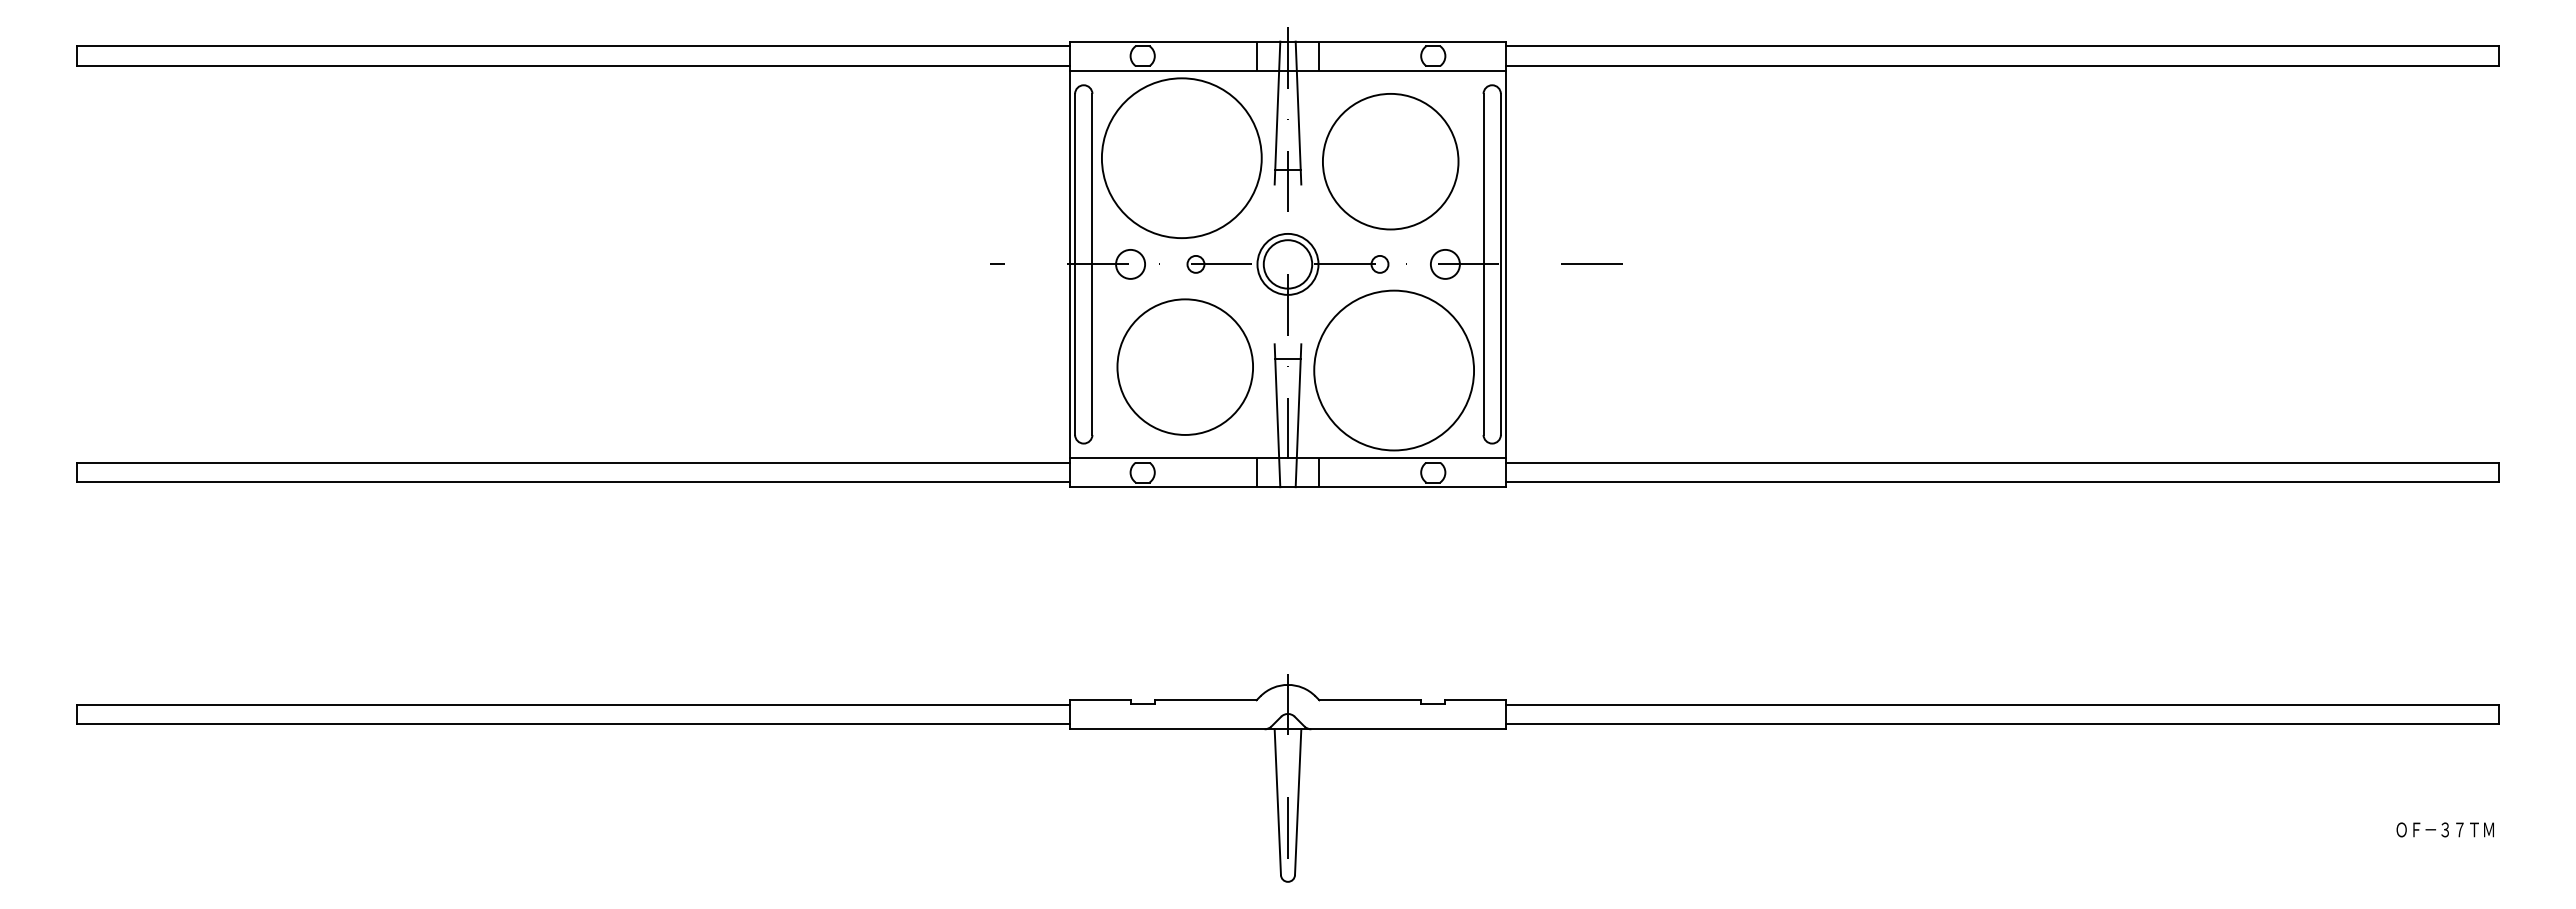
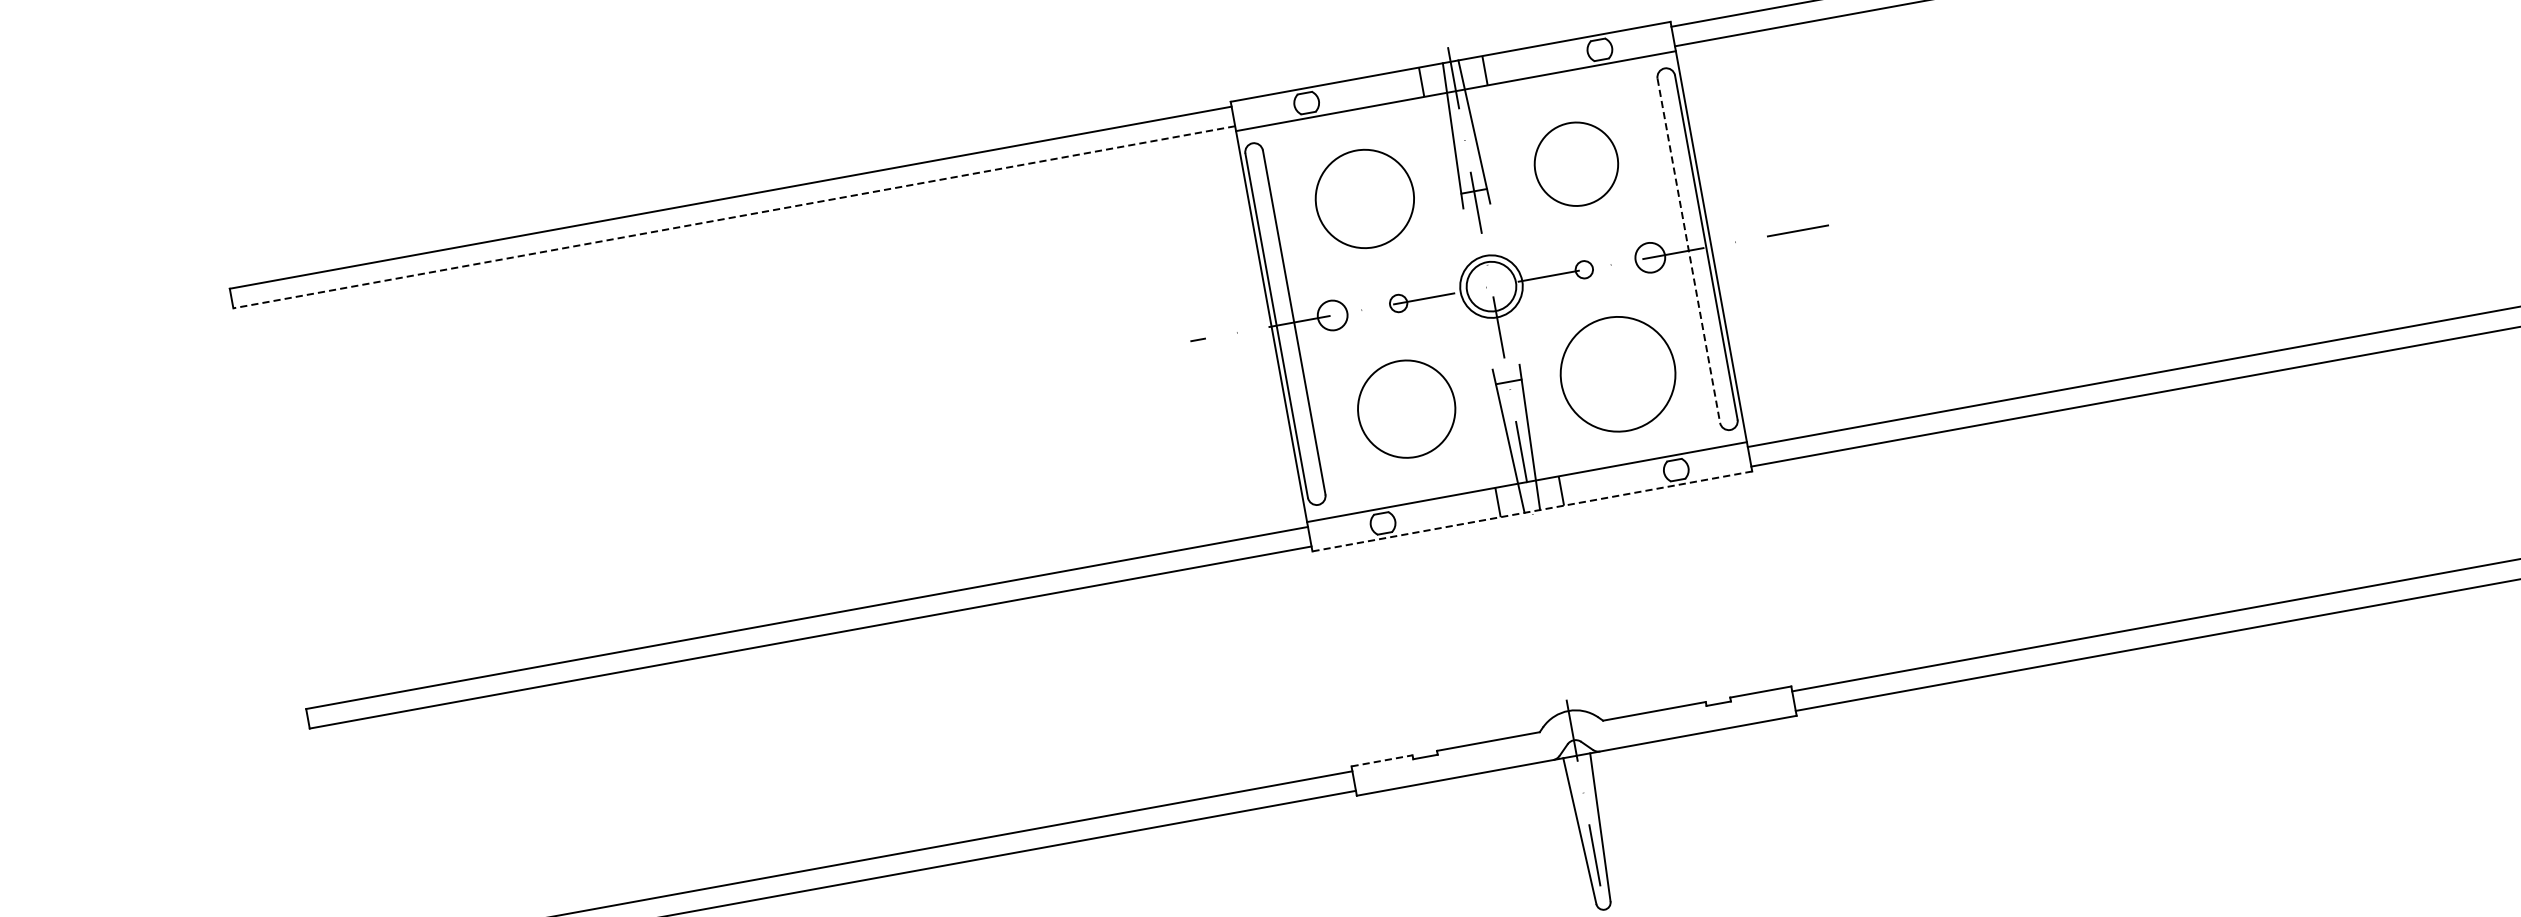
line: (573, 65) -> (734, 216), solid -> dashed
circle: (1181, 158) -> (1364, 199), size x0.6
circle: (1390, 161) -> (1576, 164), size x0.6
line: (1483, 264) -> (1688, 250), solid -> dashed
circle: (1185, 366) -> (1406, 408), size x0.7
circle: (1394, 370) -> (1618, 374), size x0.7
line: (1287, 487) -> (1531, 511), solid -> dashed
line: (1100, 700) -> (1382, 761), solid -> dashed

